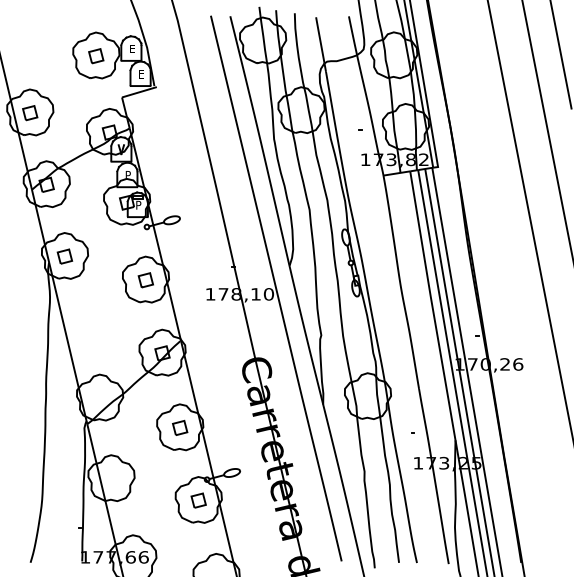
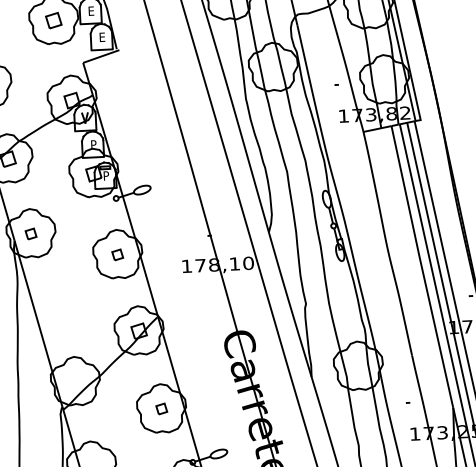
part: (64, 256) -> (30, 233), size x0.7
part: (145, 280) -> (117, 255), size x0.7
part: (180, 427) -> (162, 408), size x0.7

